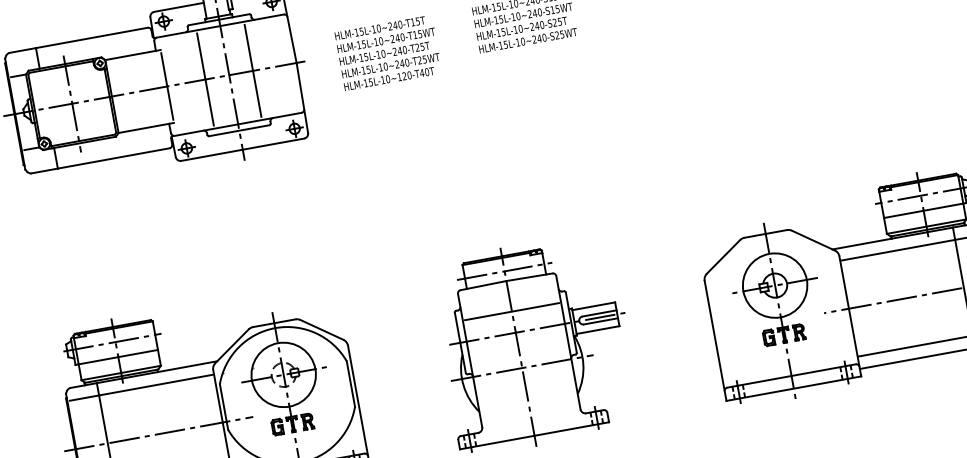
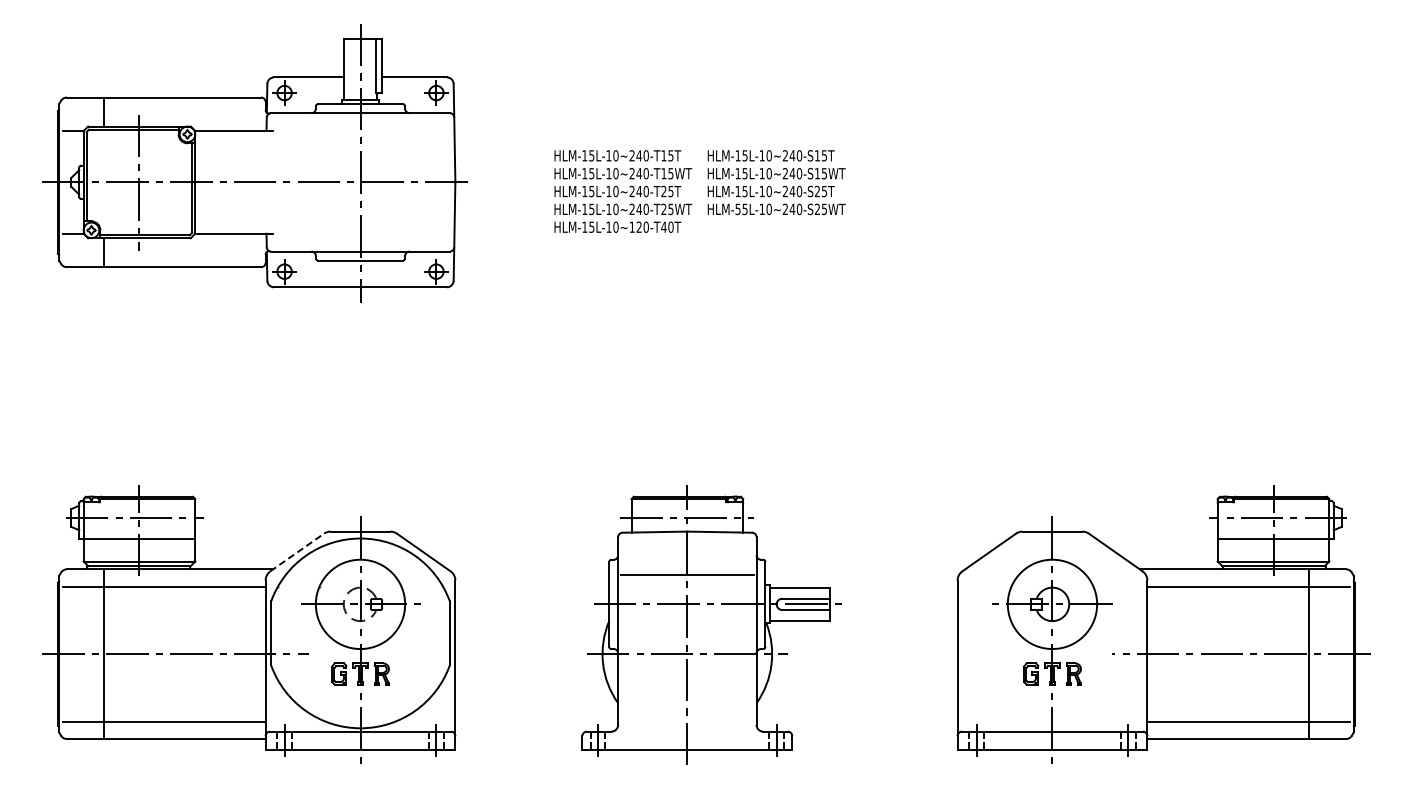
text: (500, 45) -> (737, 209), HLM-15L-10~240-S25WT -> HLM-55L-10~240-S25WT
text: (388, 52) -> (623, 191), moved
line: (253, 70) -> (394, 182), removed
line: (205, 79) -> (327, 182), removed
line: (167, 86) -> (273, 182), removed
line: (232, 346) -> (297, 552), solid -> dashed

